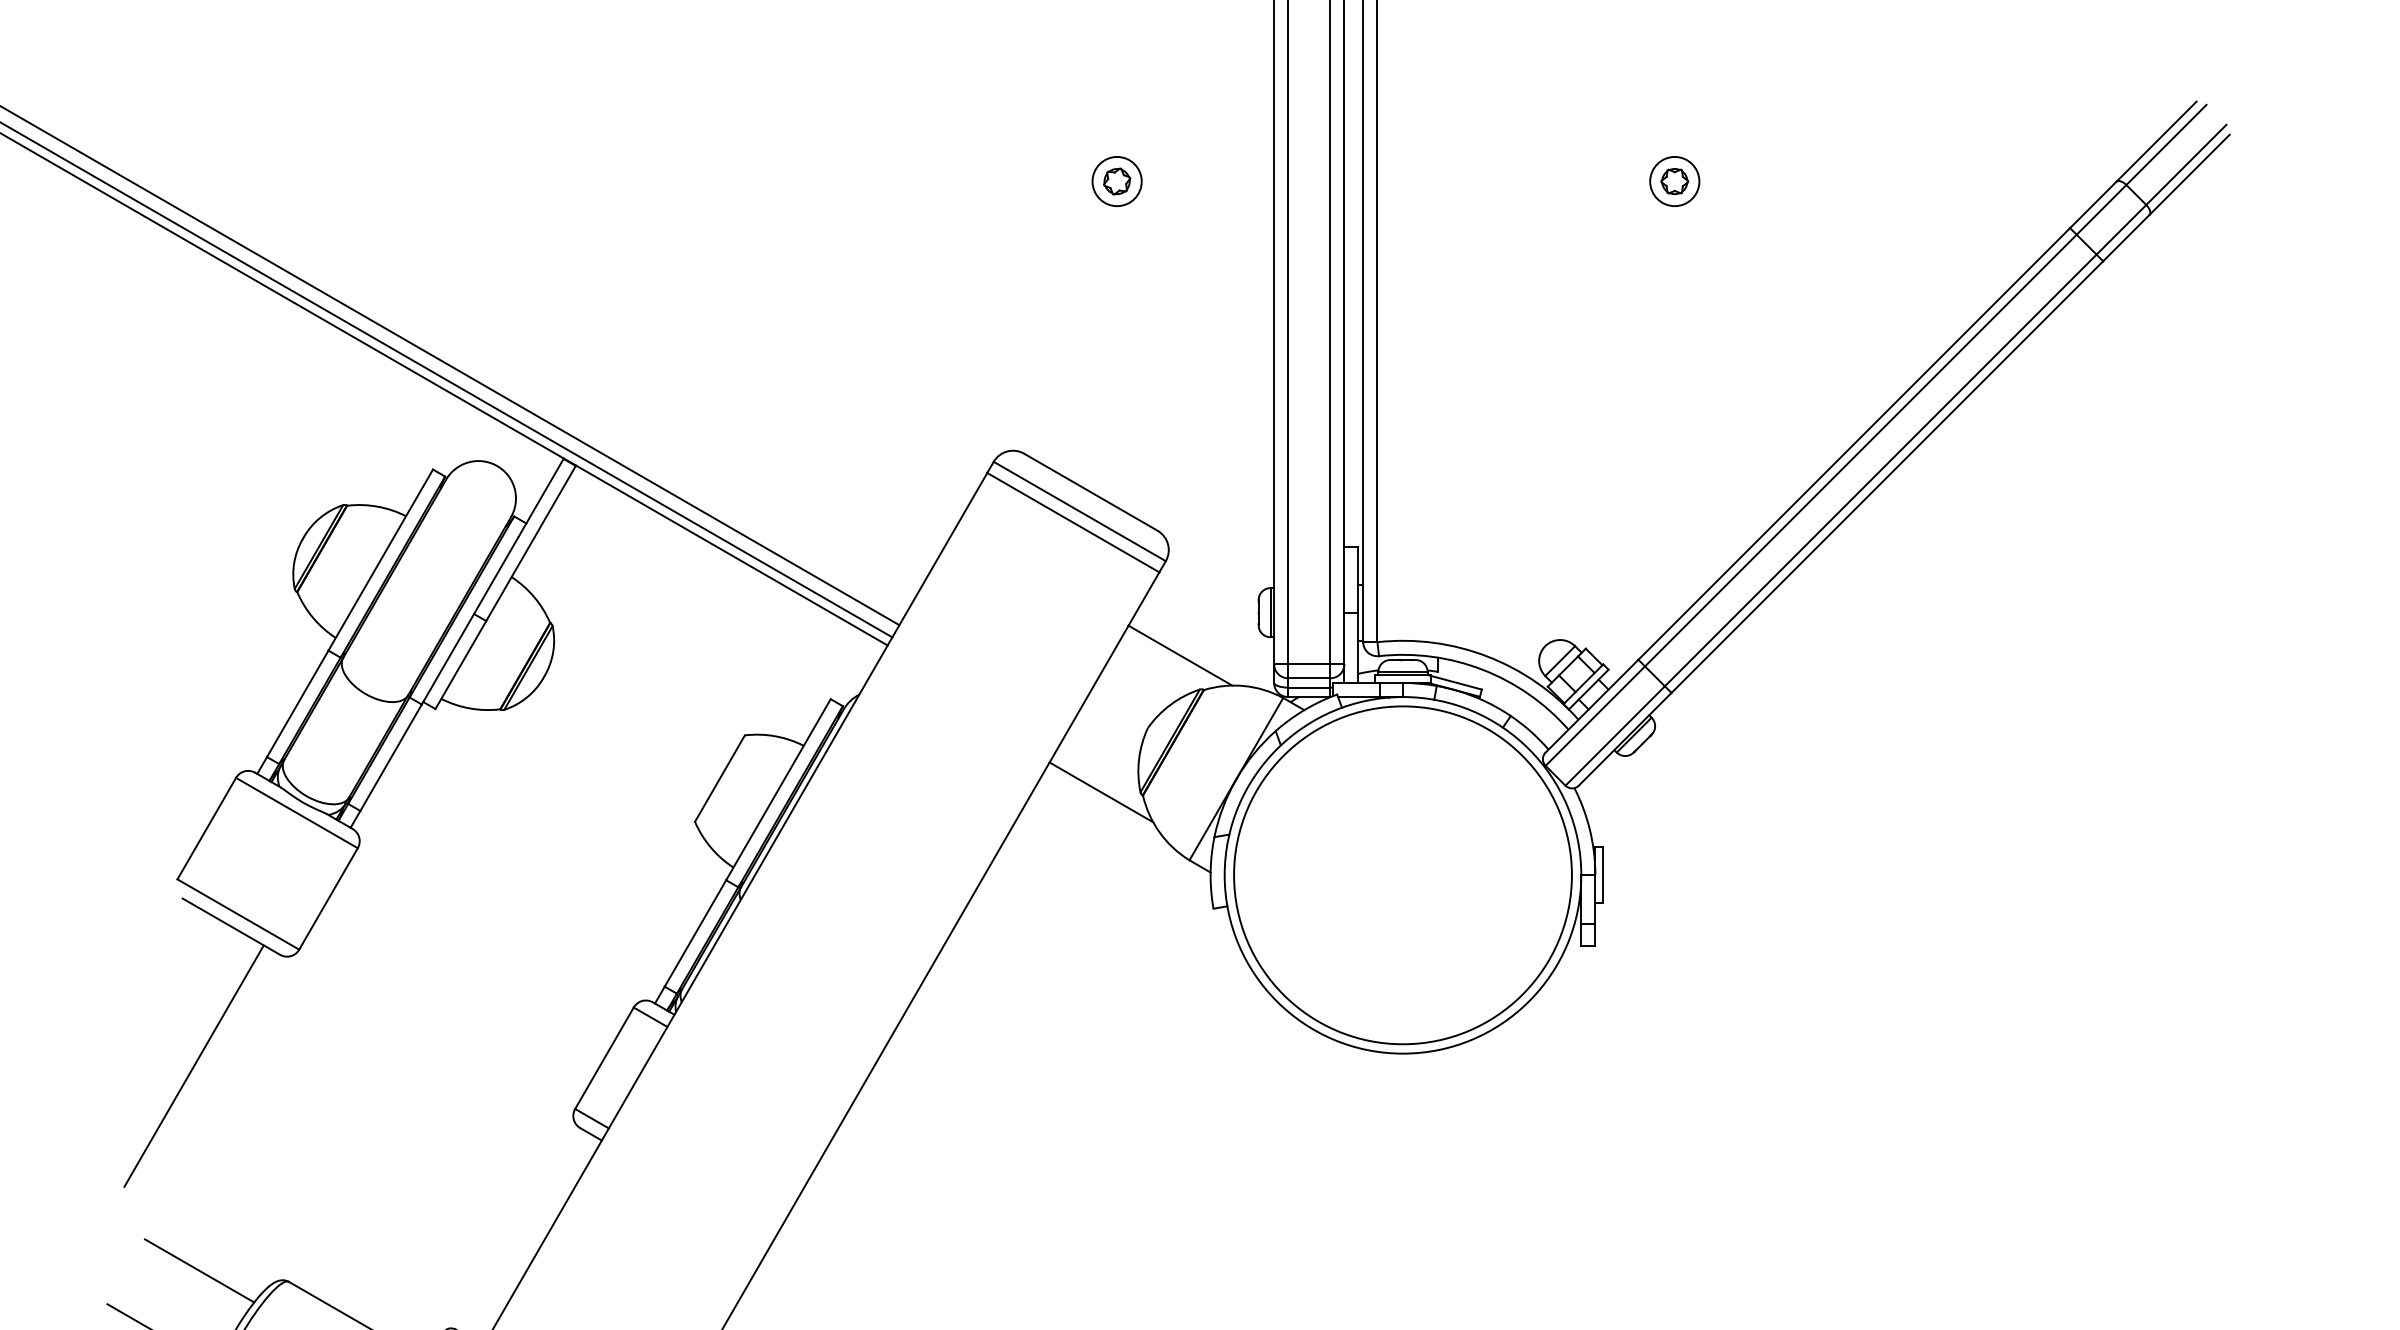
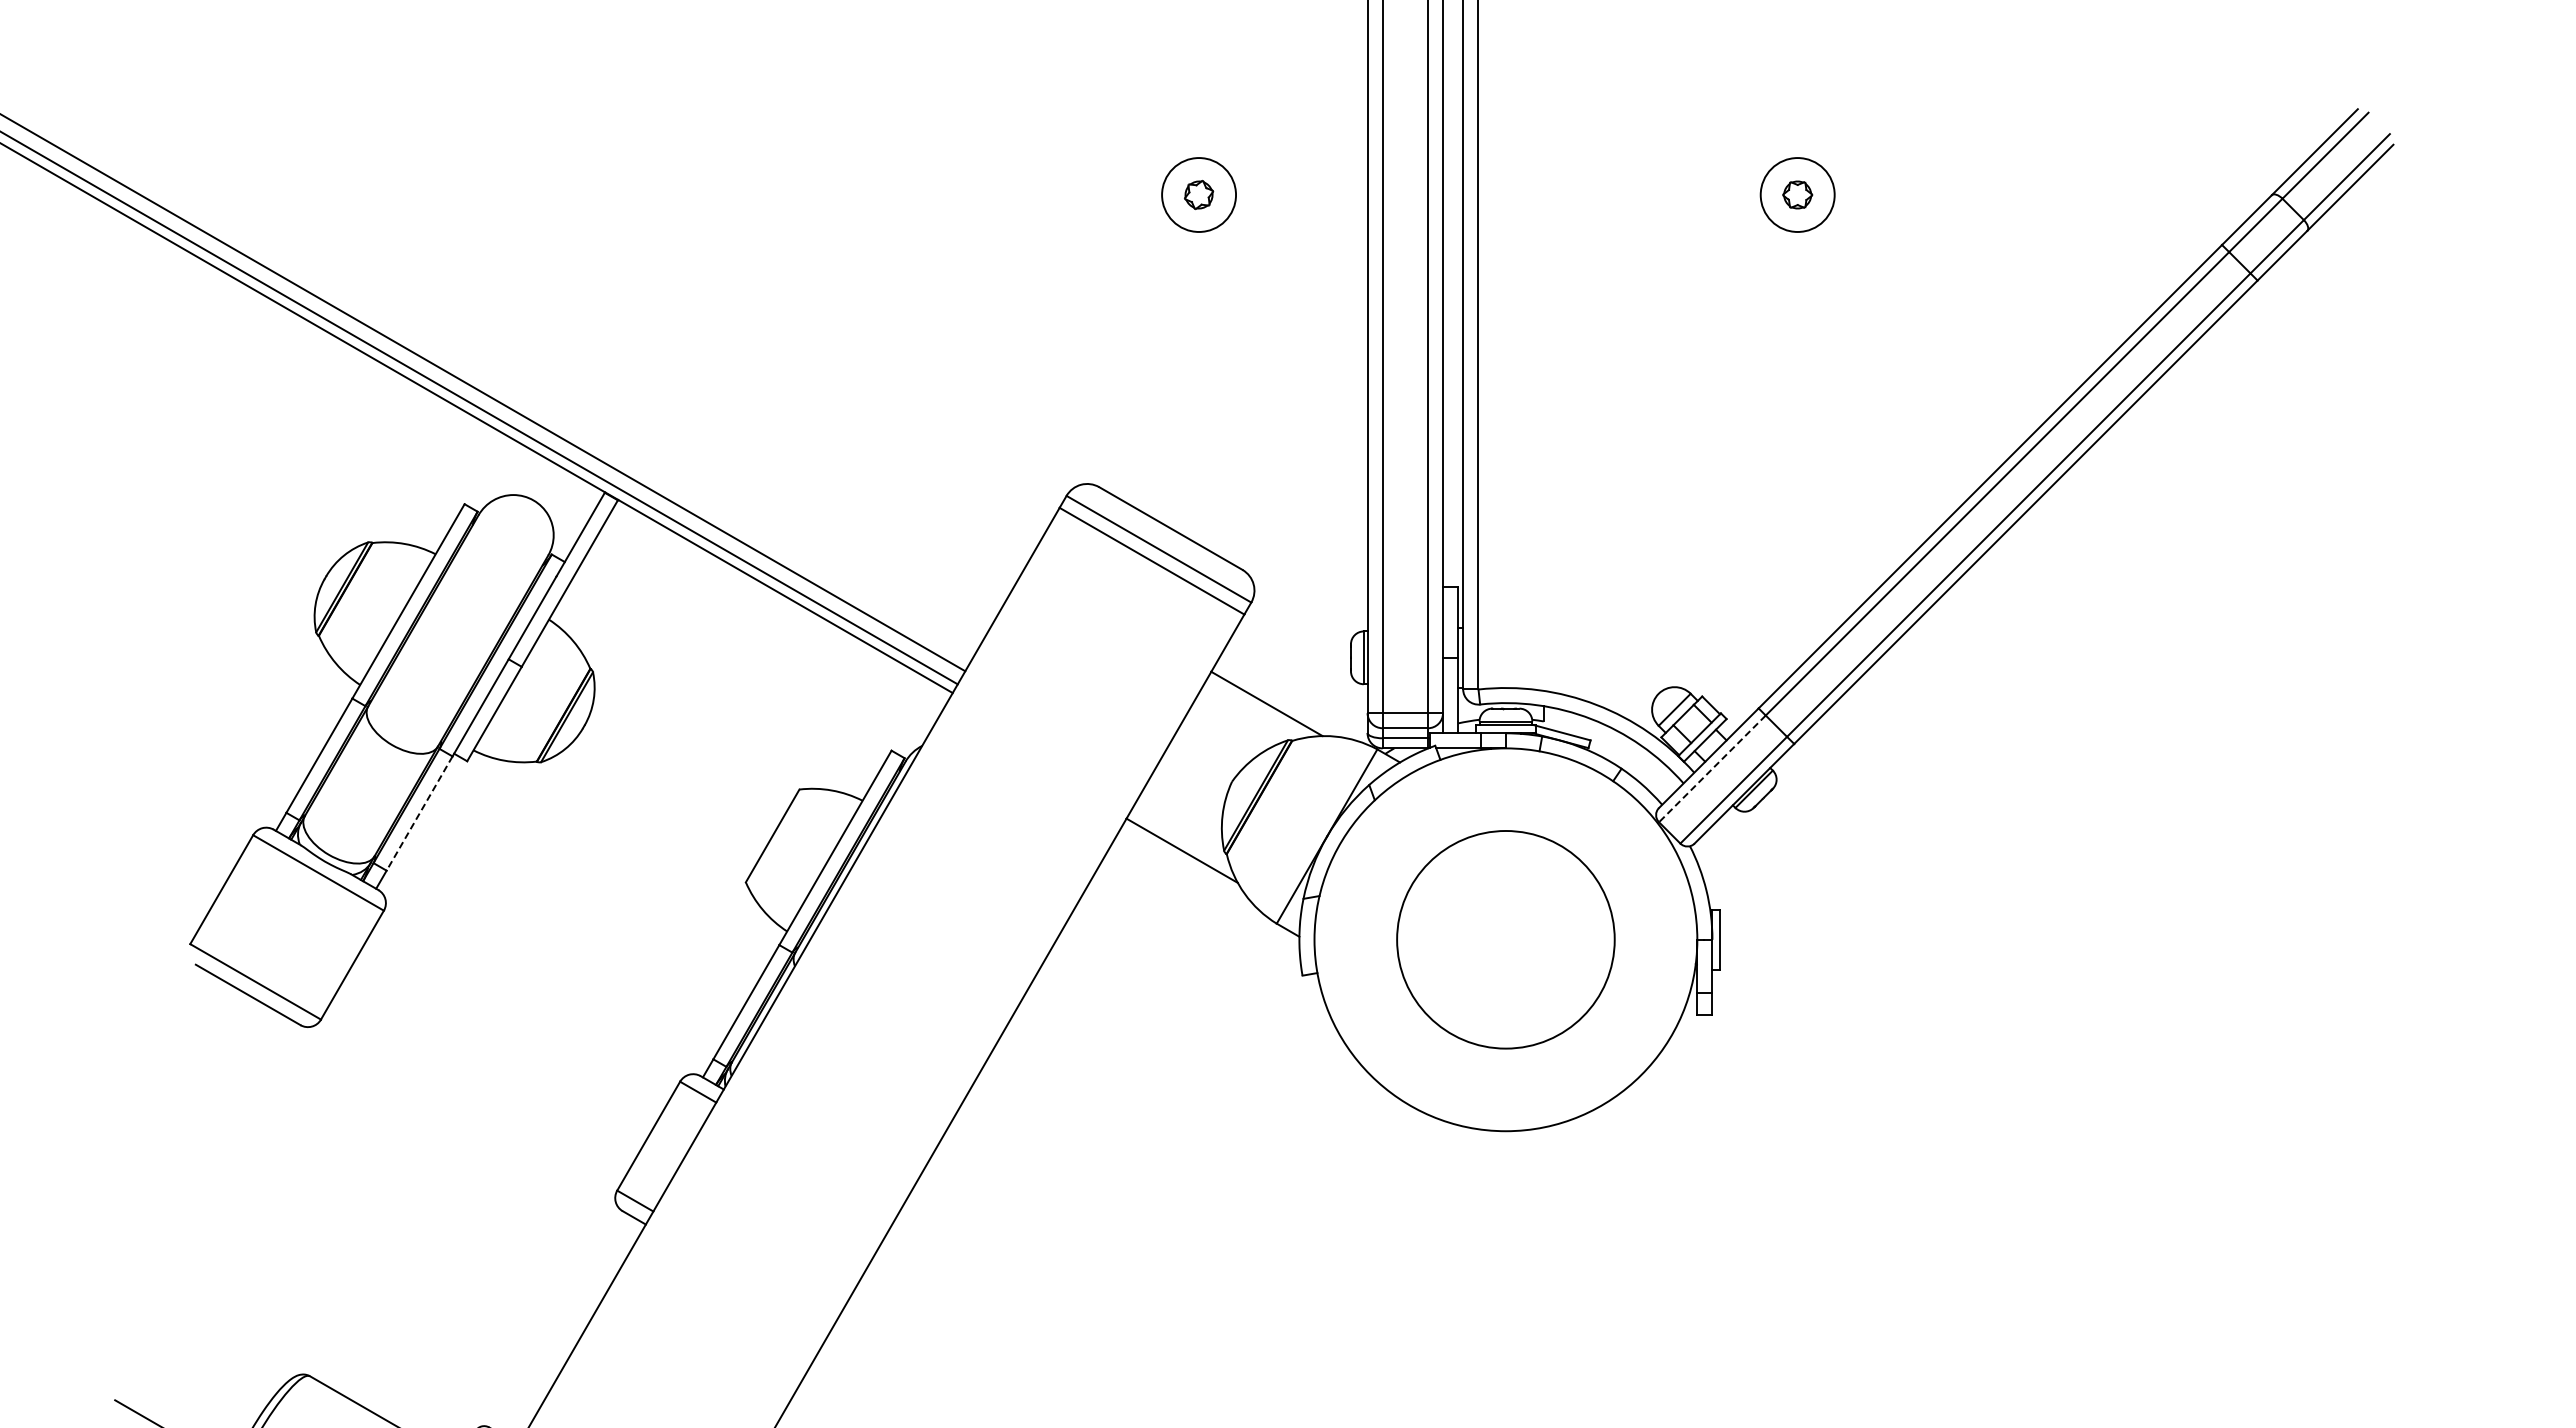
circle: (1116, 181) -> (1198, 194), size x1.4
circle: (1674, 181) -> (1797, 194), size x1.4
line: (1595, 716) -> (1712, 769), solid -> dashed
line: (390, 757) -> (419, 813), solid -> dashed
circle: (1402, 875) -> (1505, 939), size x0.6
line: (193, 1066) -> (207, 1144), removed
line: (199, 1270) -> (213, 1364), removed

